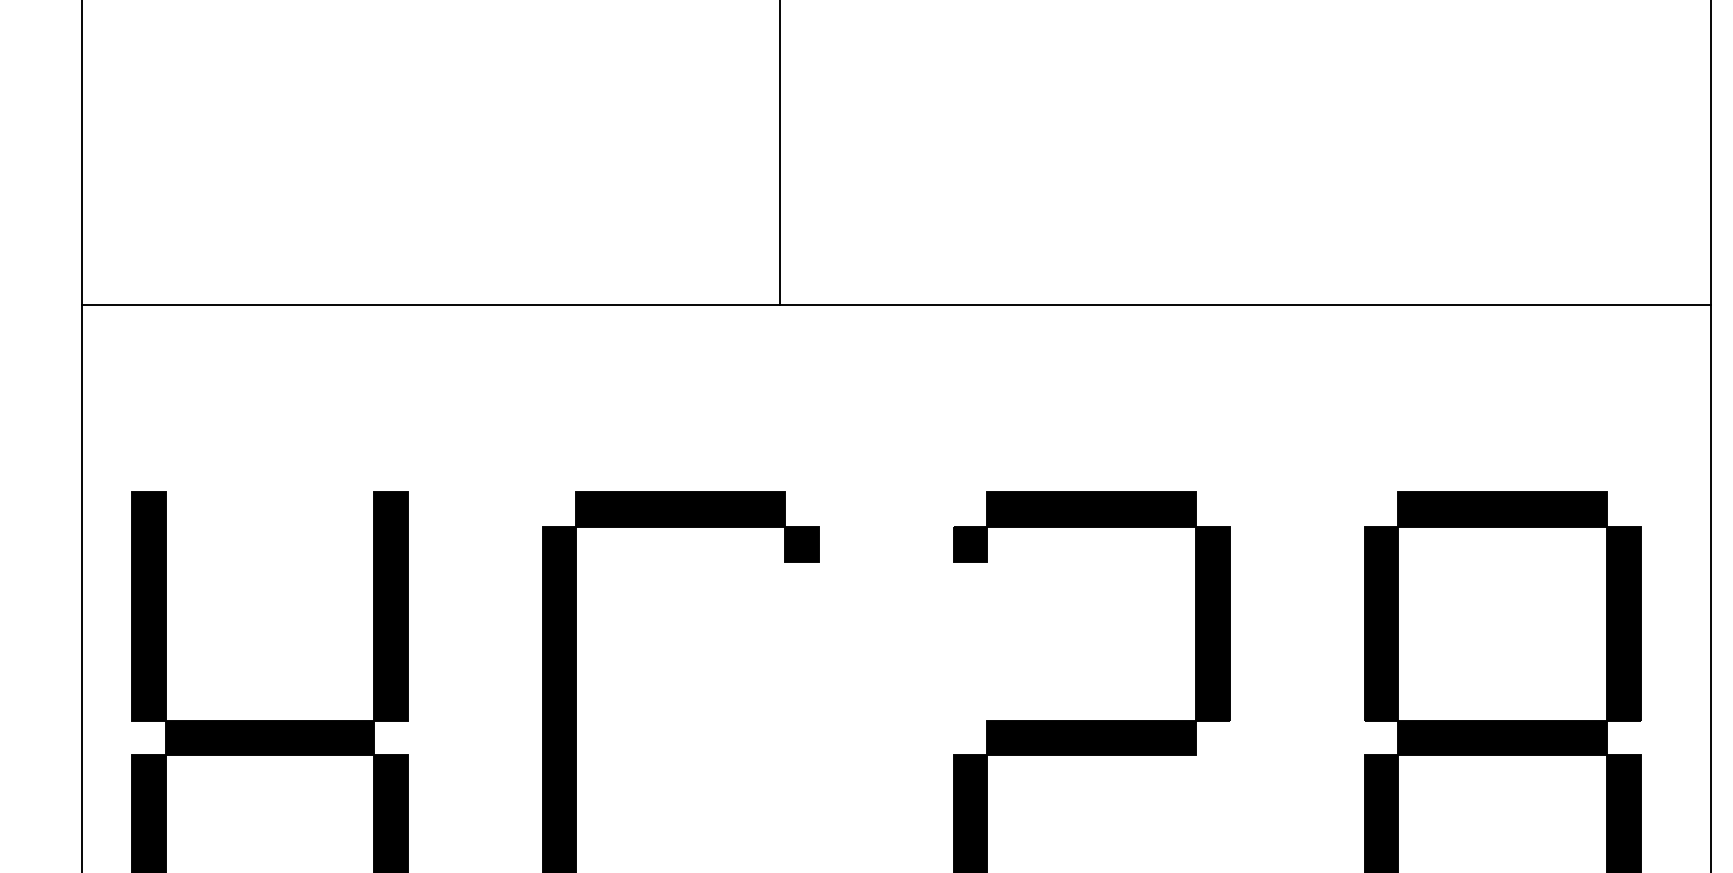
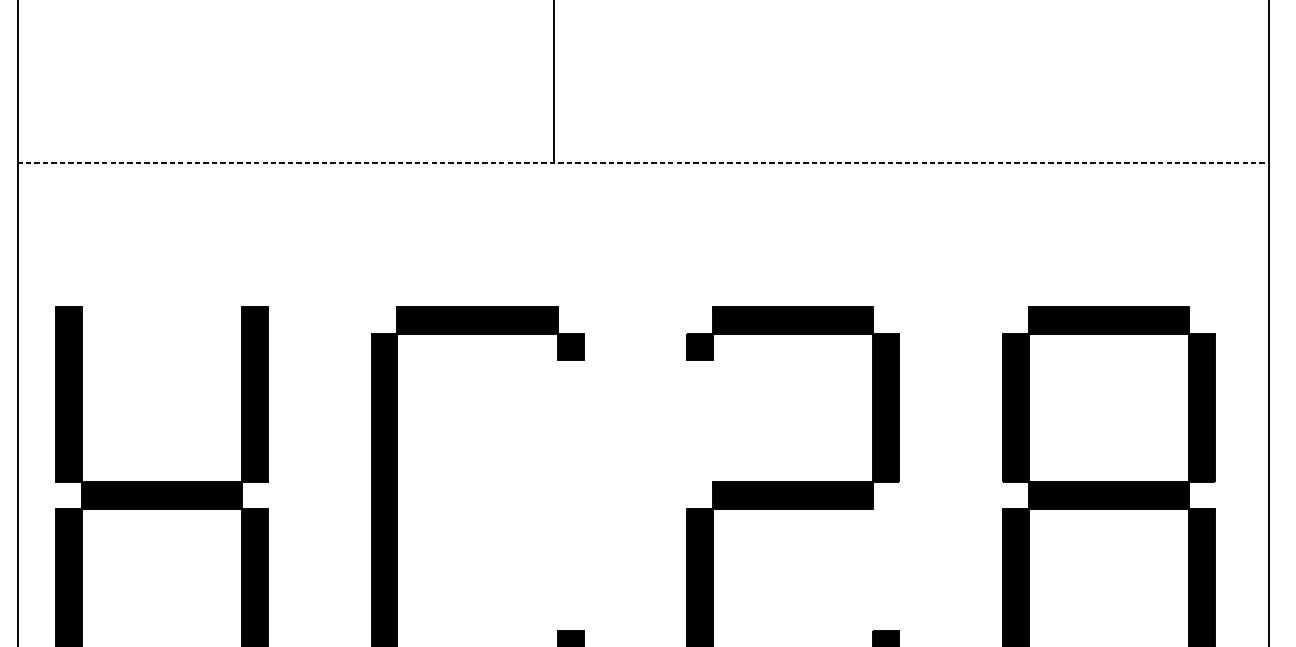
line: (896, 305) -> (643, 163), solid -> dashed

